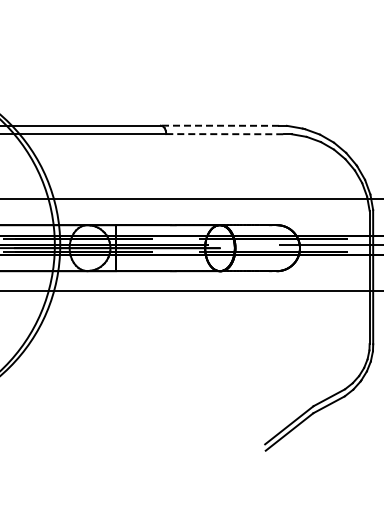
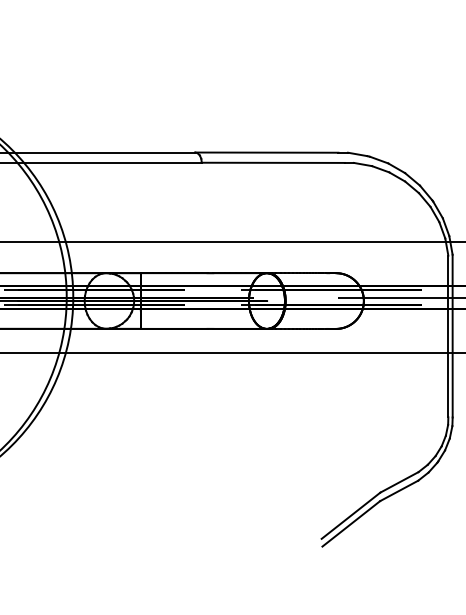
line: (219, 125) -> (266, 152), dashed -> solid
line: (225, 134) -> (273, 163), dashed -> solid

